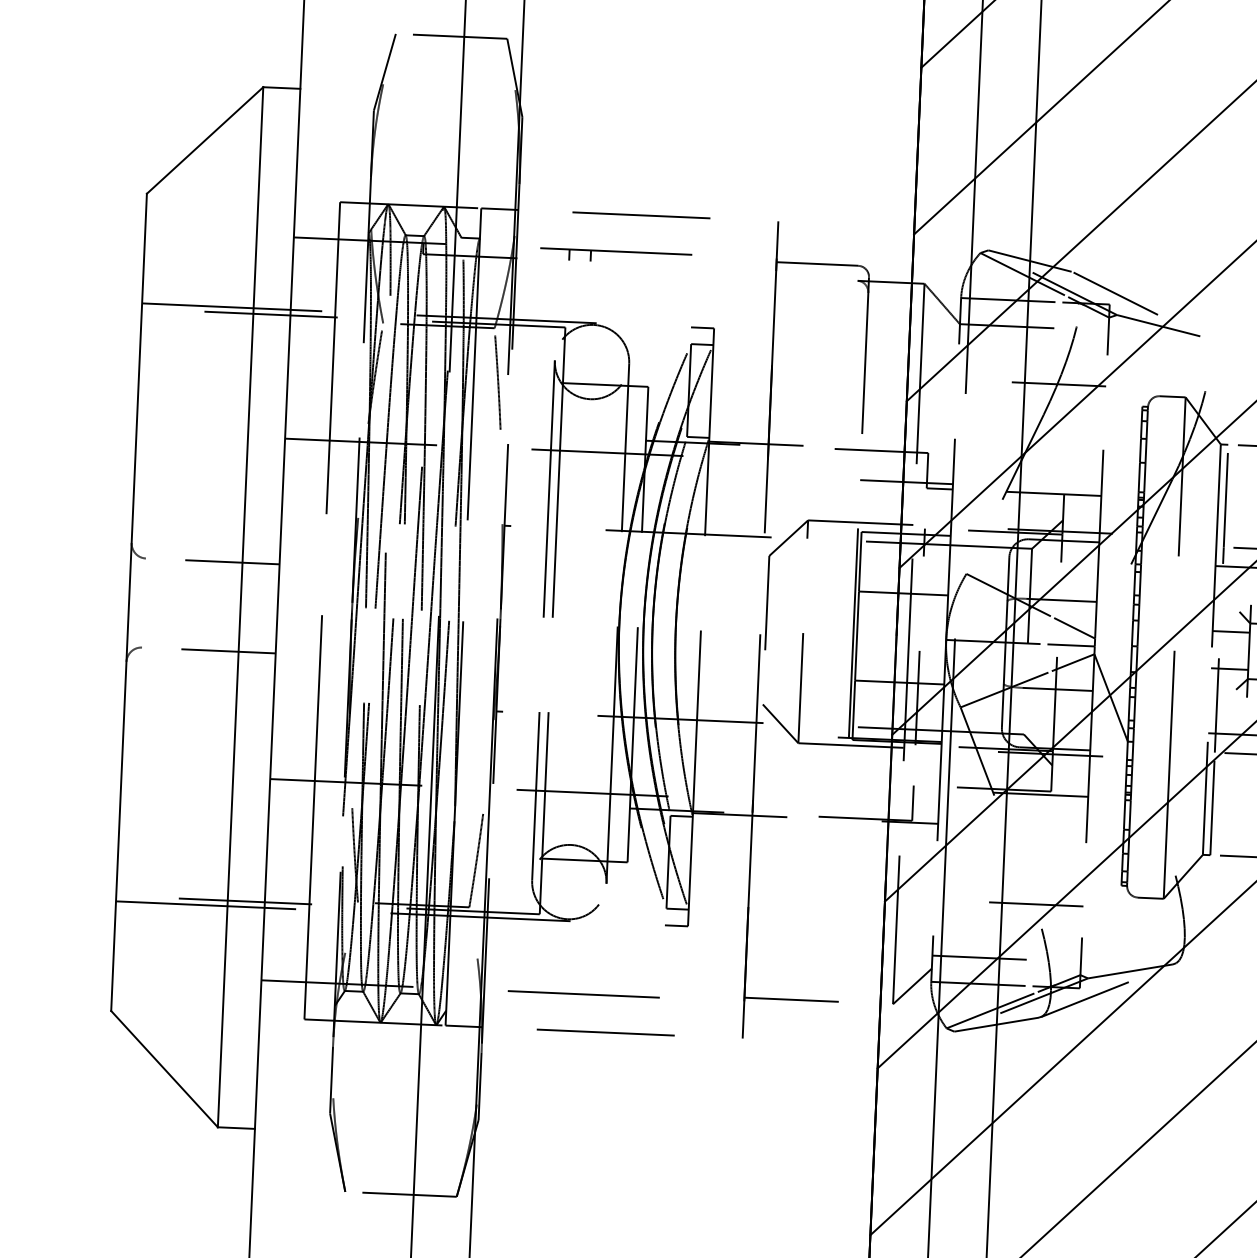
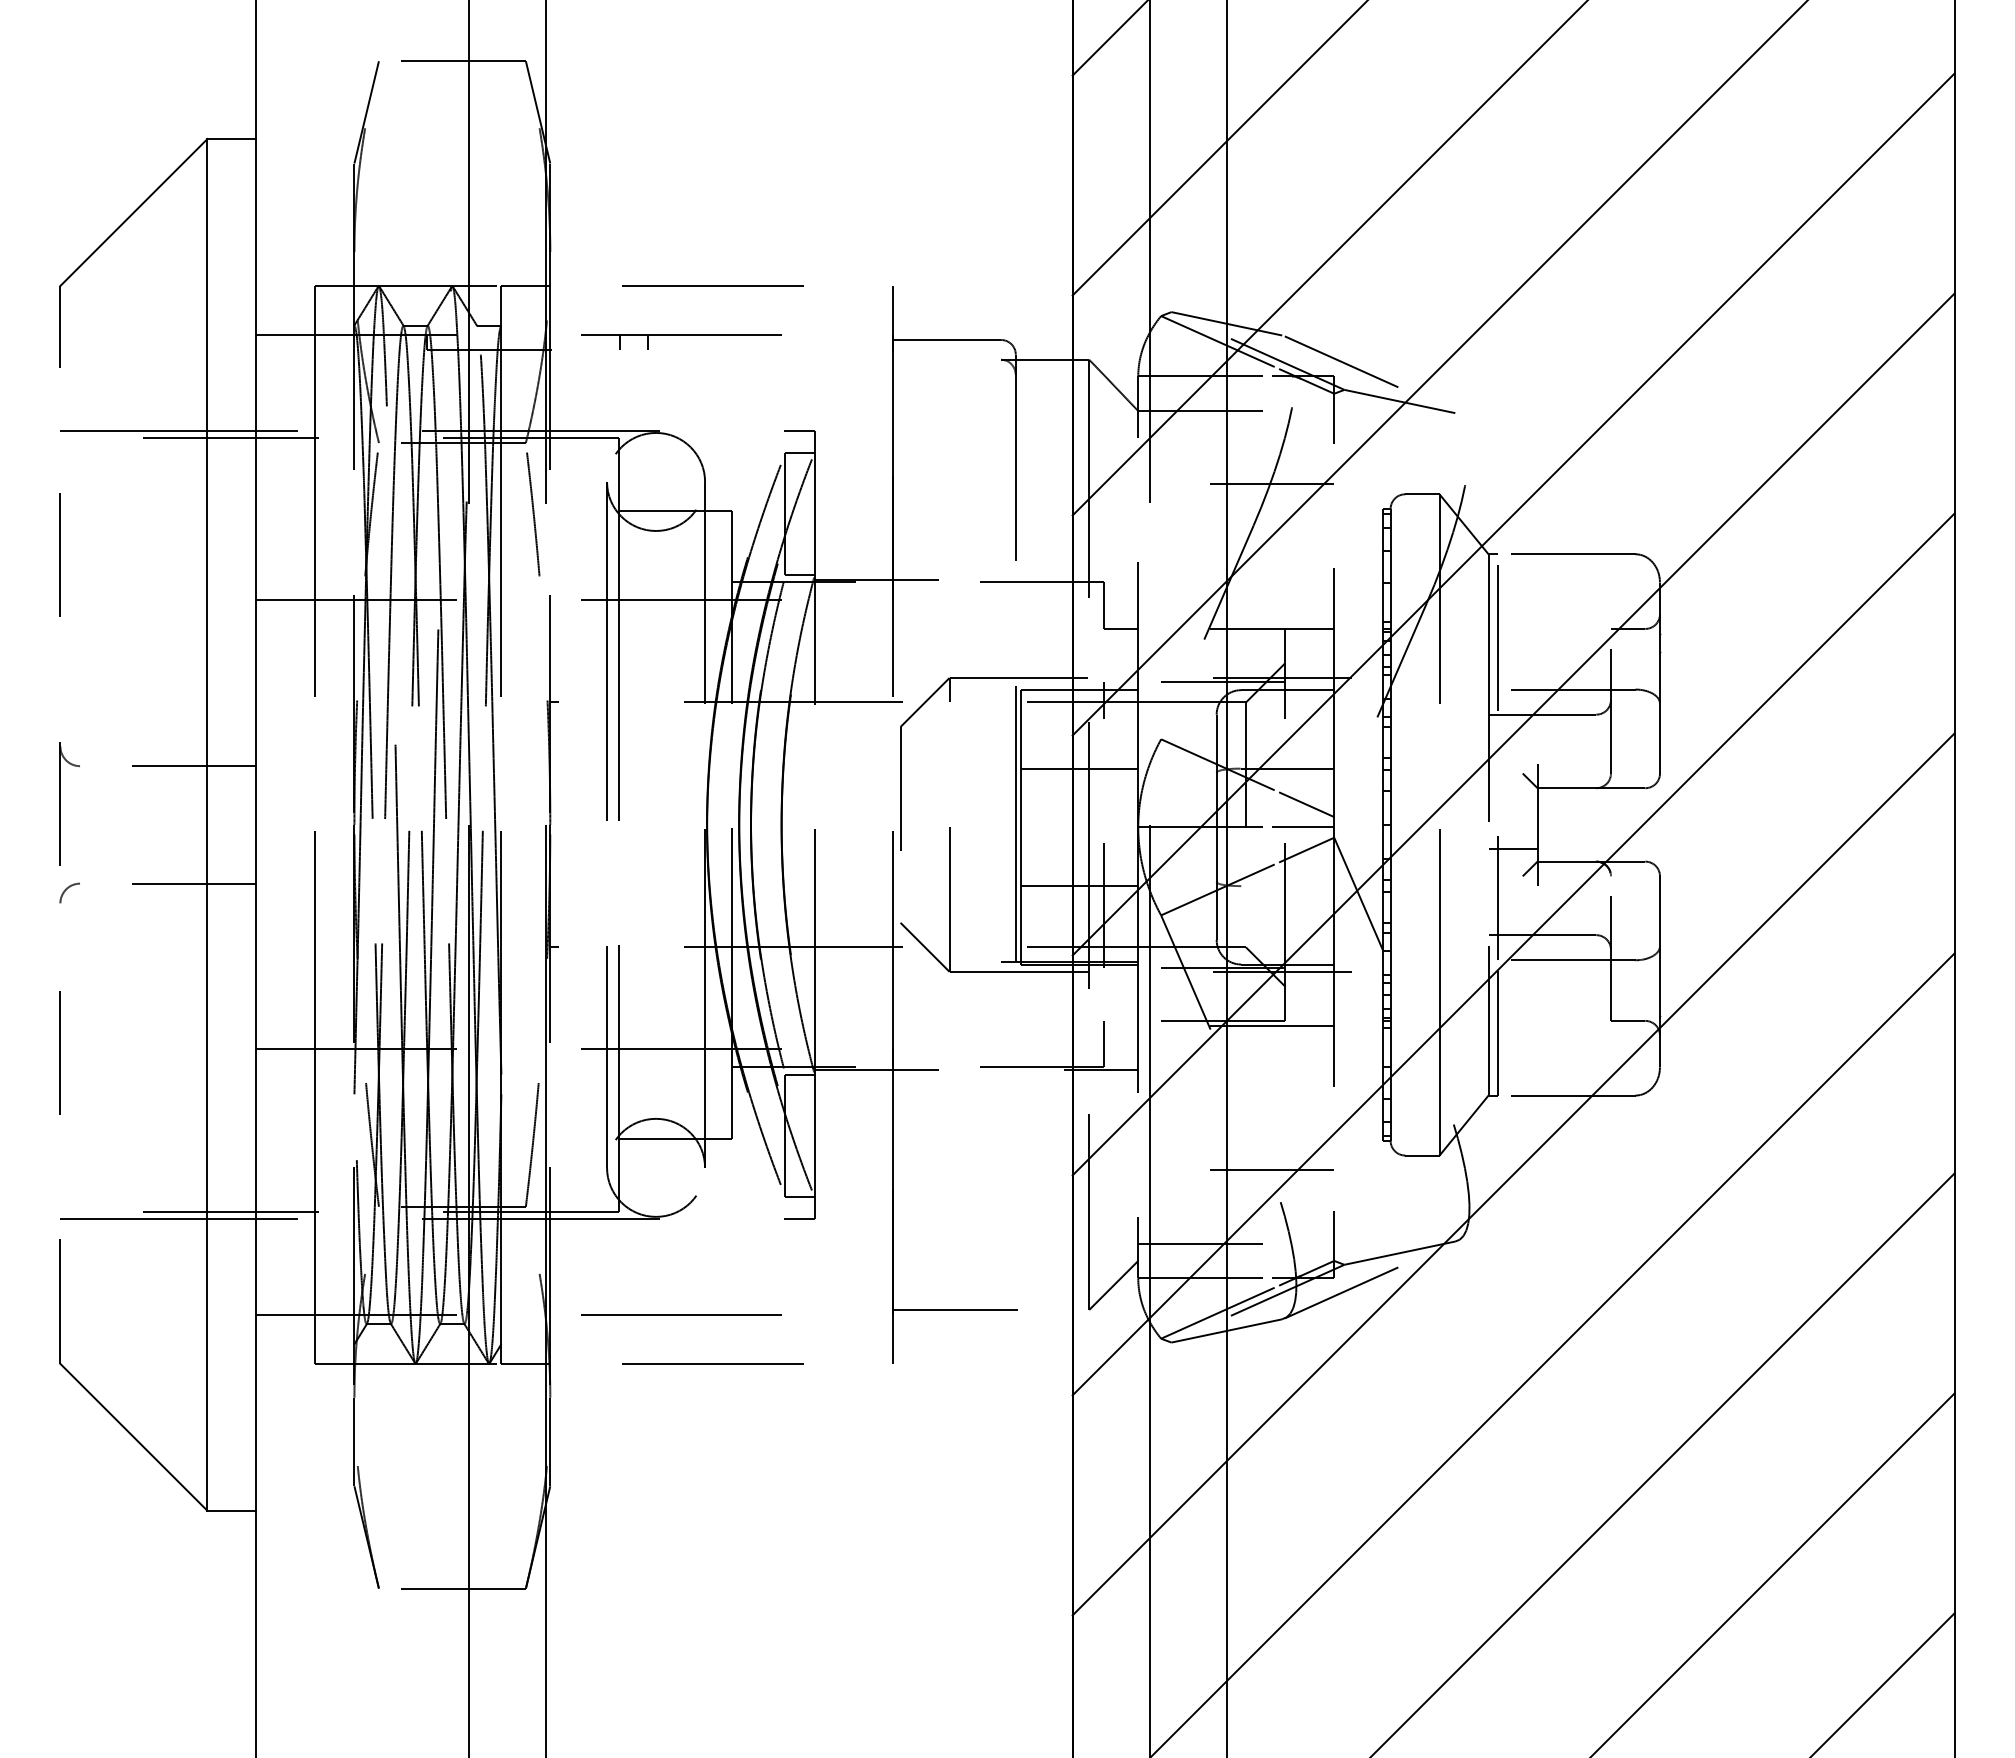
line: (906, 481) -> (1076, 621), removed
line: (129, 602) -> (60, 824), solid -> dashed
line: (1230, 631) -> (1512, 800), removed
line: (1057, 689) -> (1287, 886), removed

